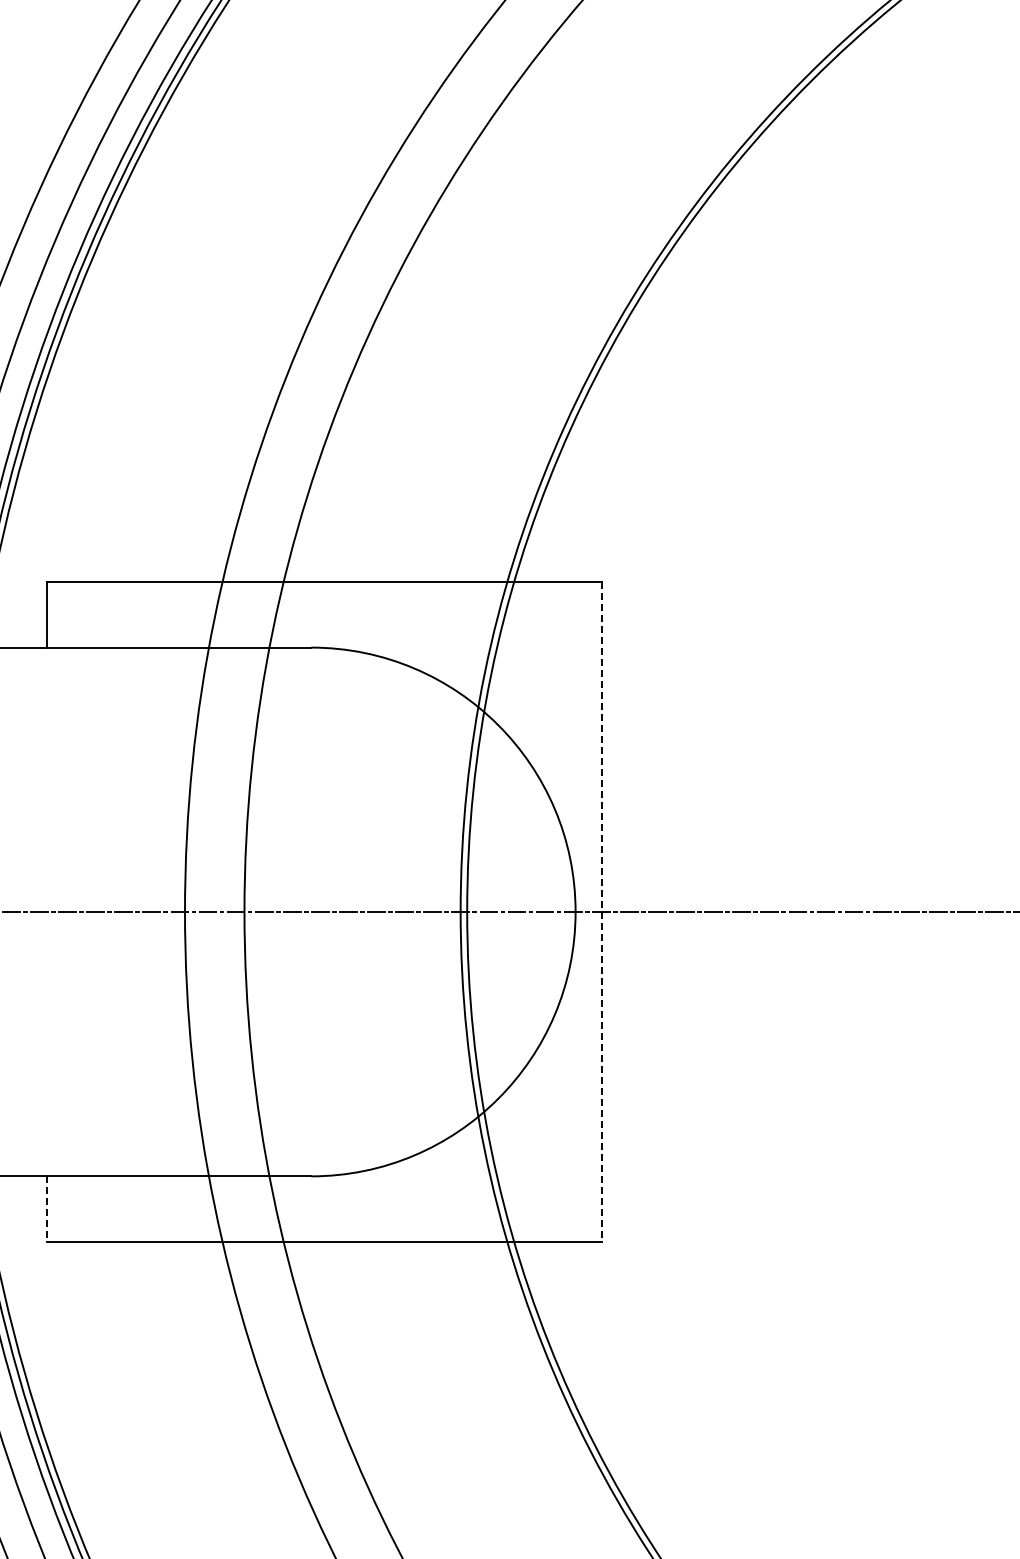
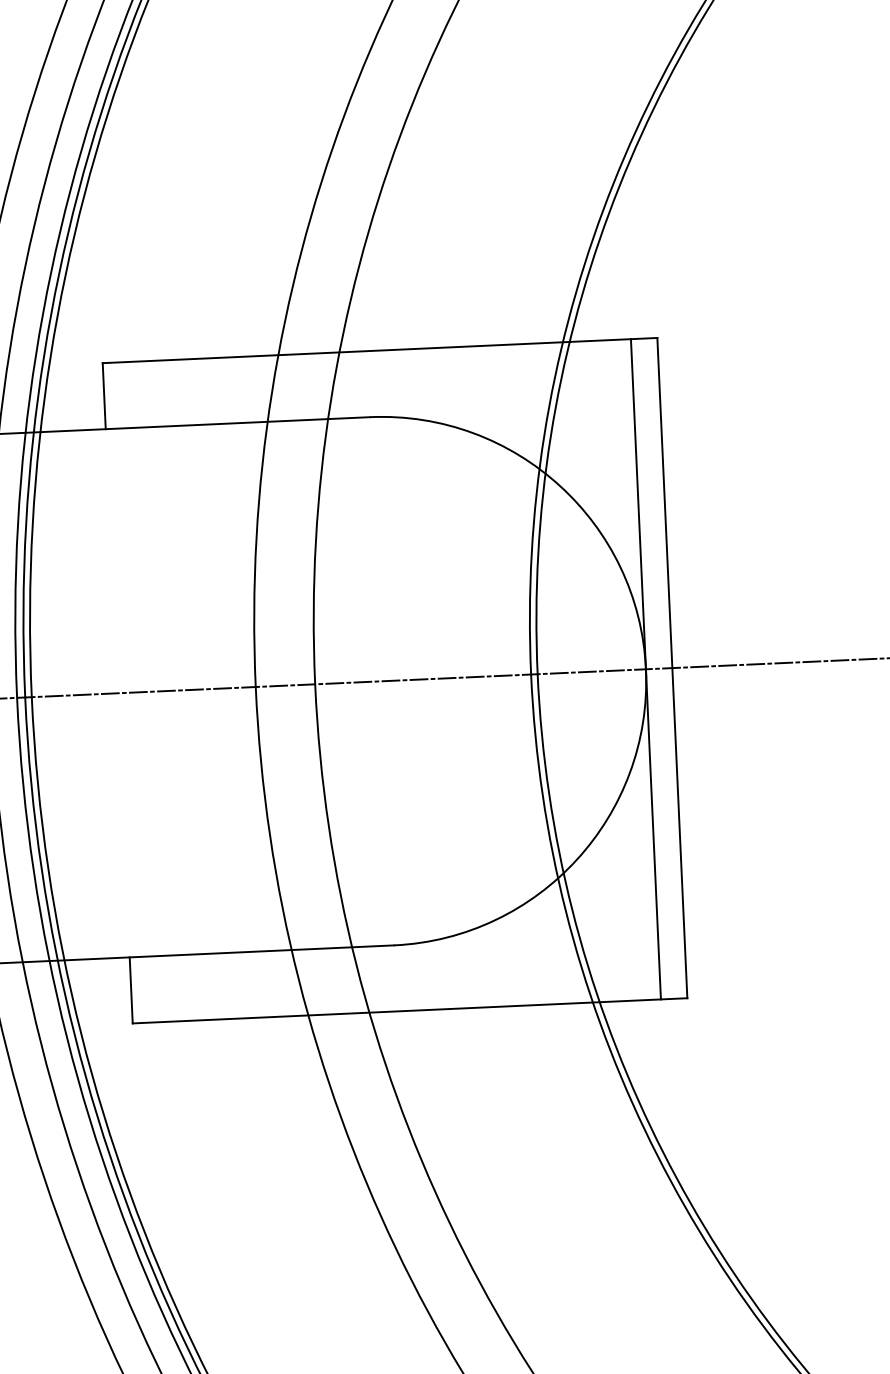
line: (575, 911) -> (645, 668), added
line: (602, 912) -> (672, 668), dashed -> solid
line: (46, 1209) -> (130, 990), dashed -> solid

